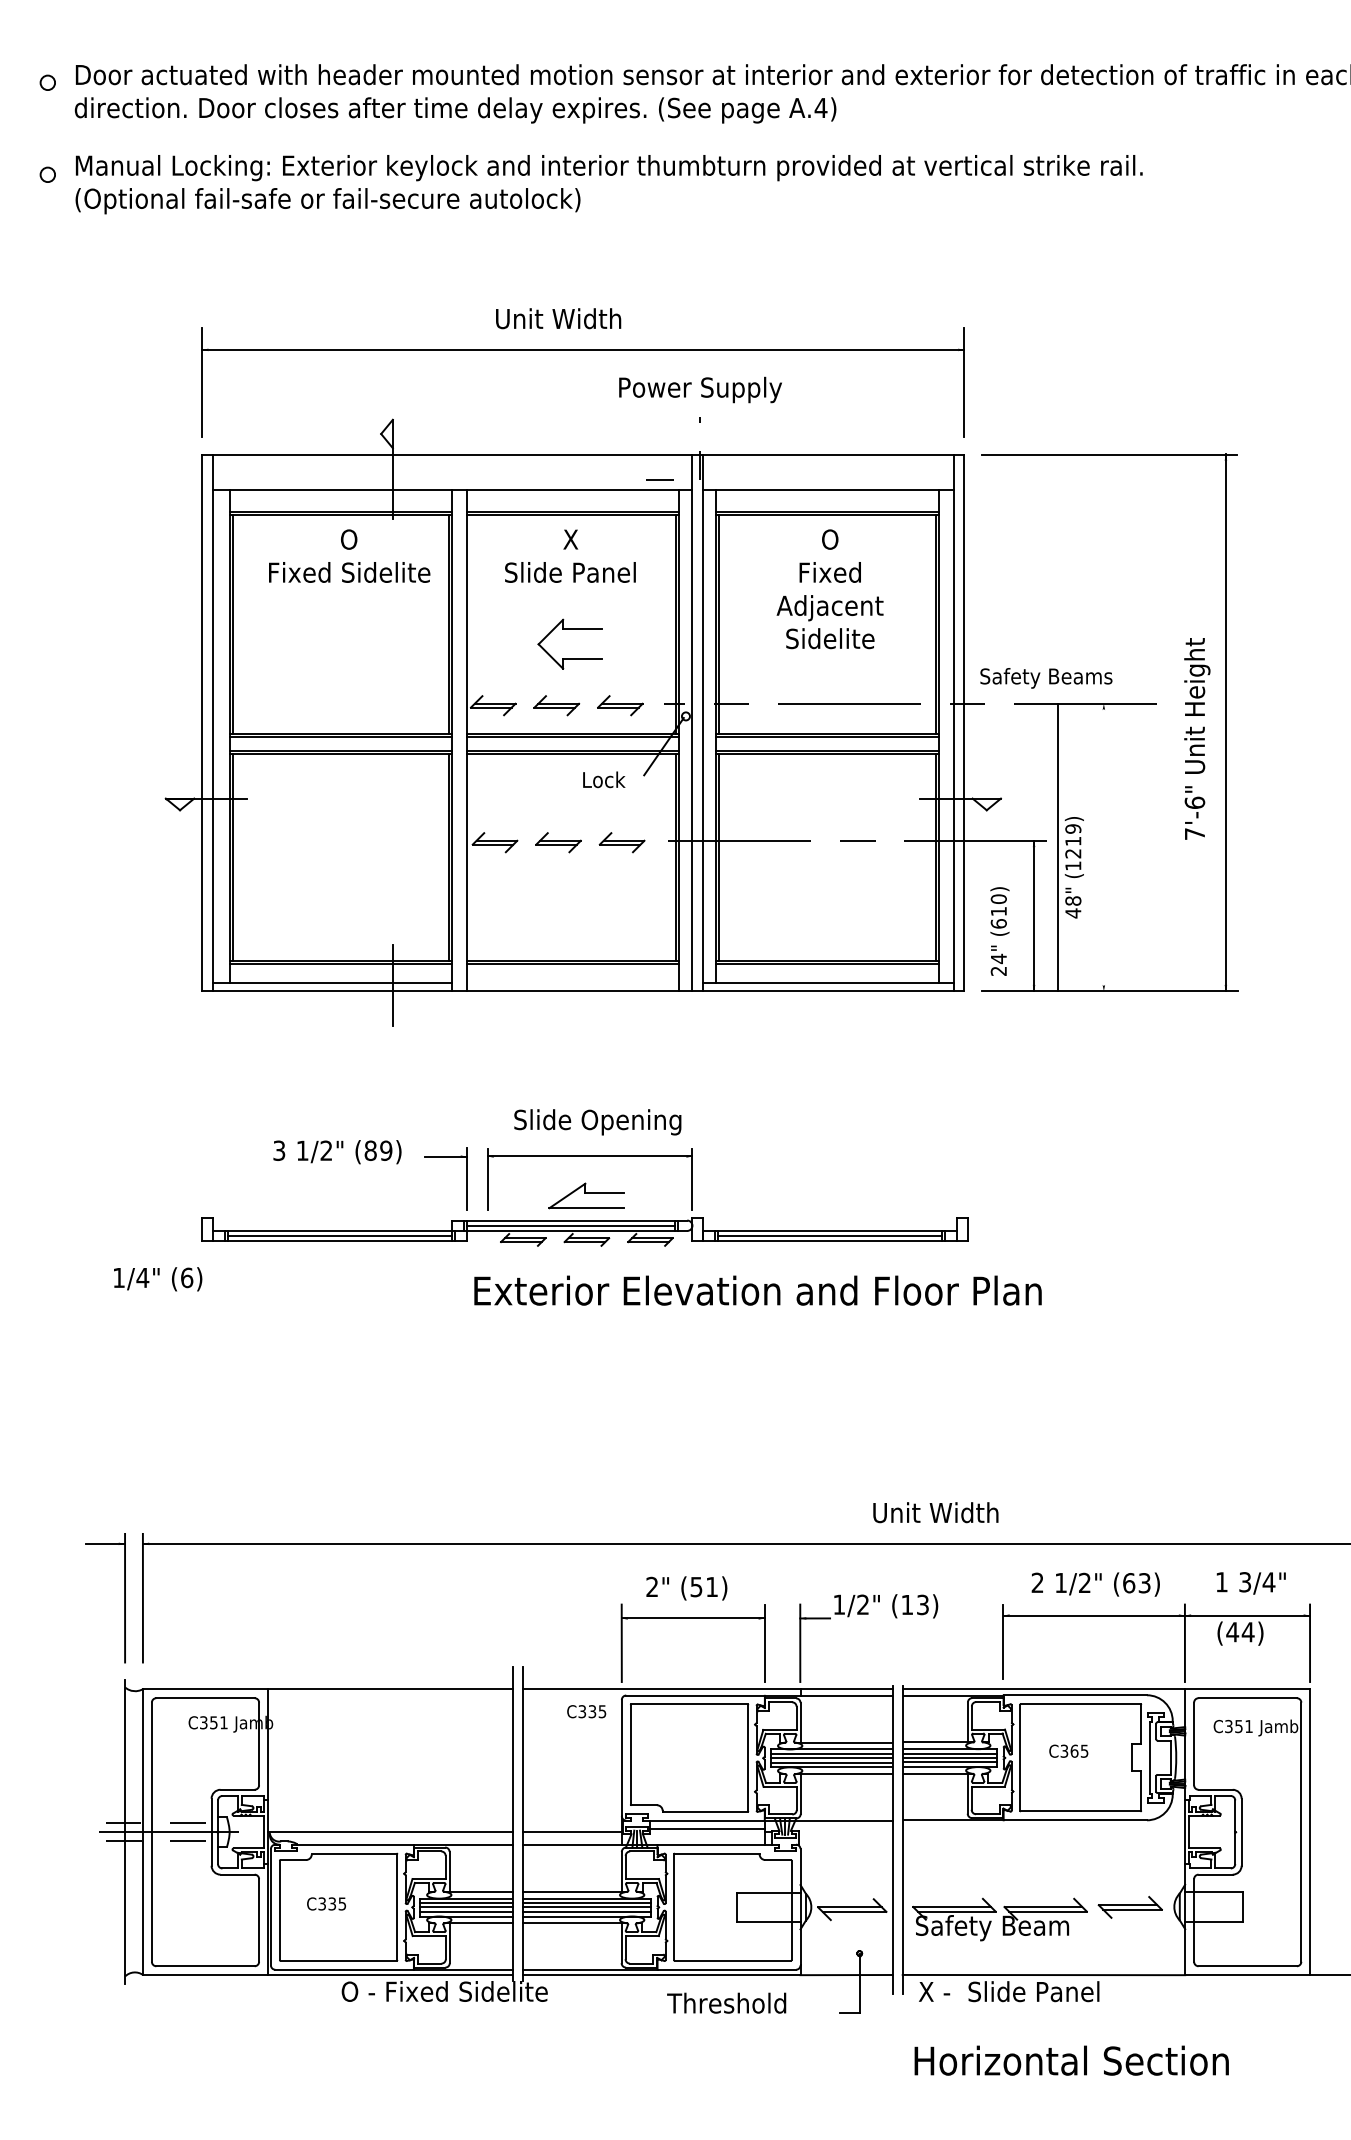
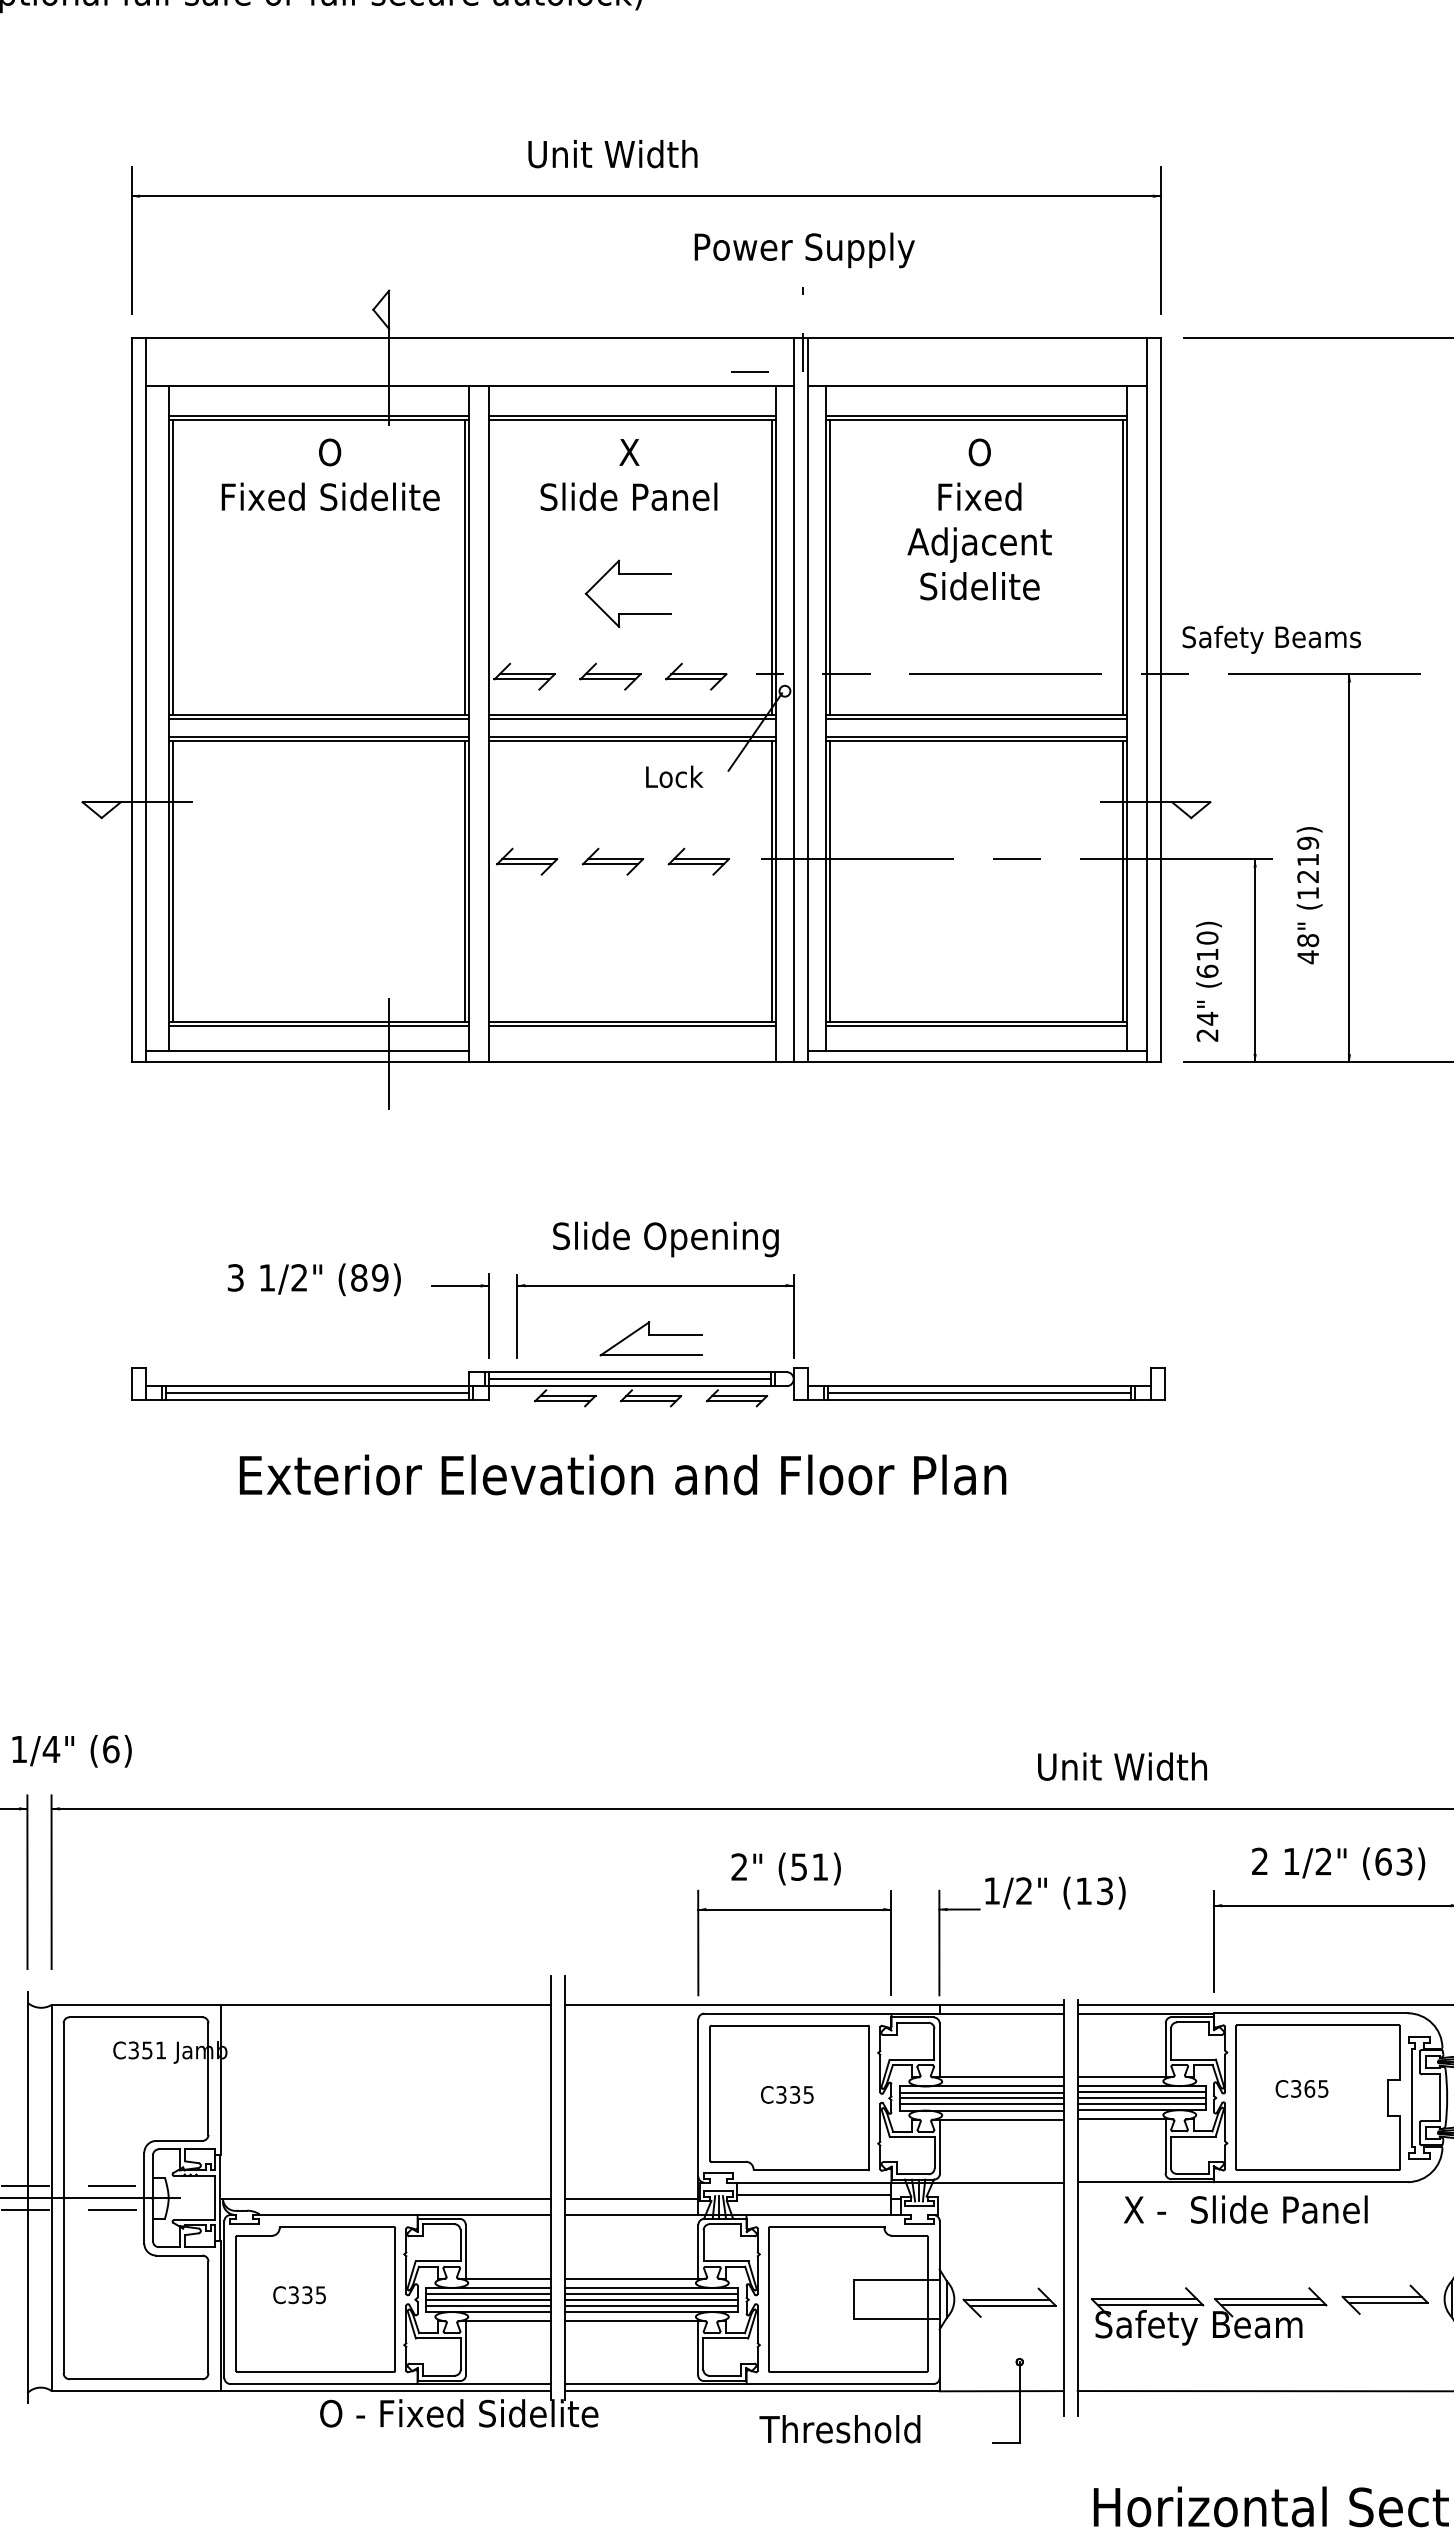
line: (1057, 847) -> (1348, 868), moved
text: (158, 1279) -> (72, 1751), moved
text: (757, 1290) -> (622, 1474), moved
text: (586, 1711) -> (787, 2094), moved
text: (1009, 1991) -> (1246, 2209), moved

